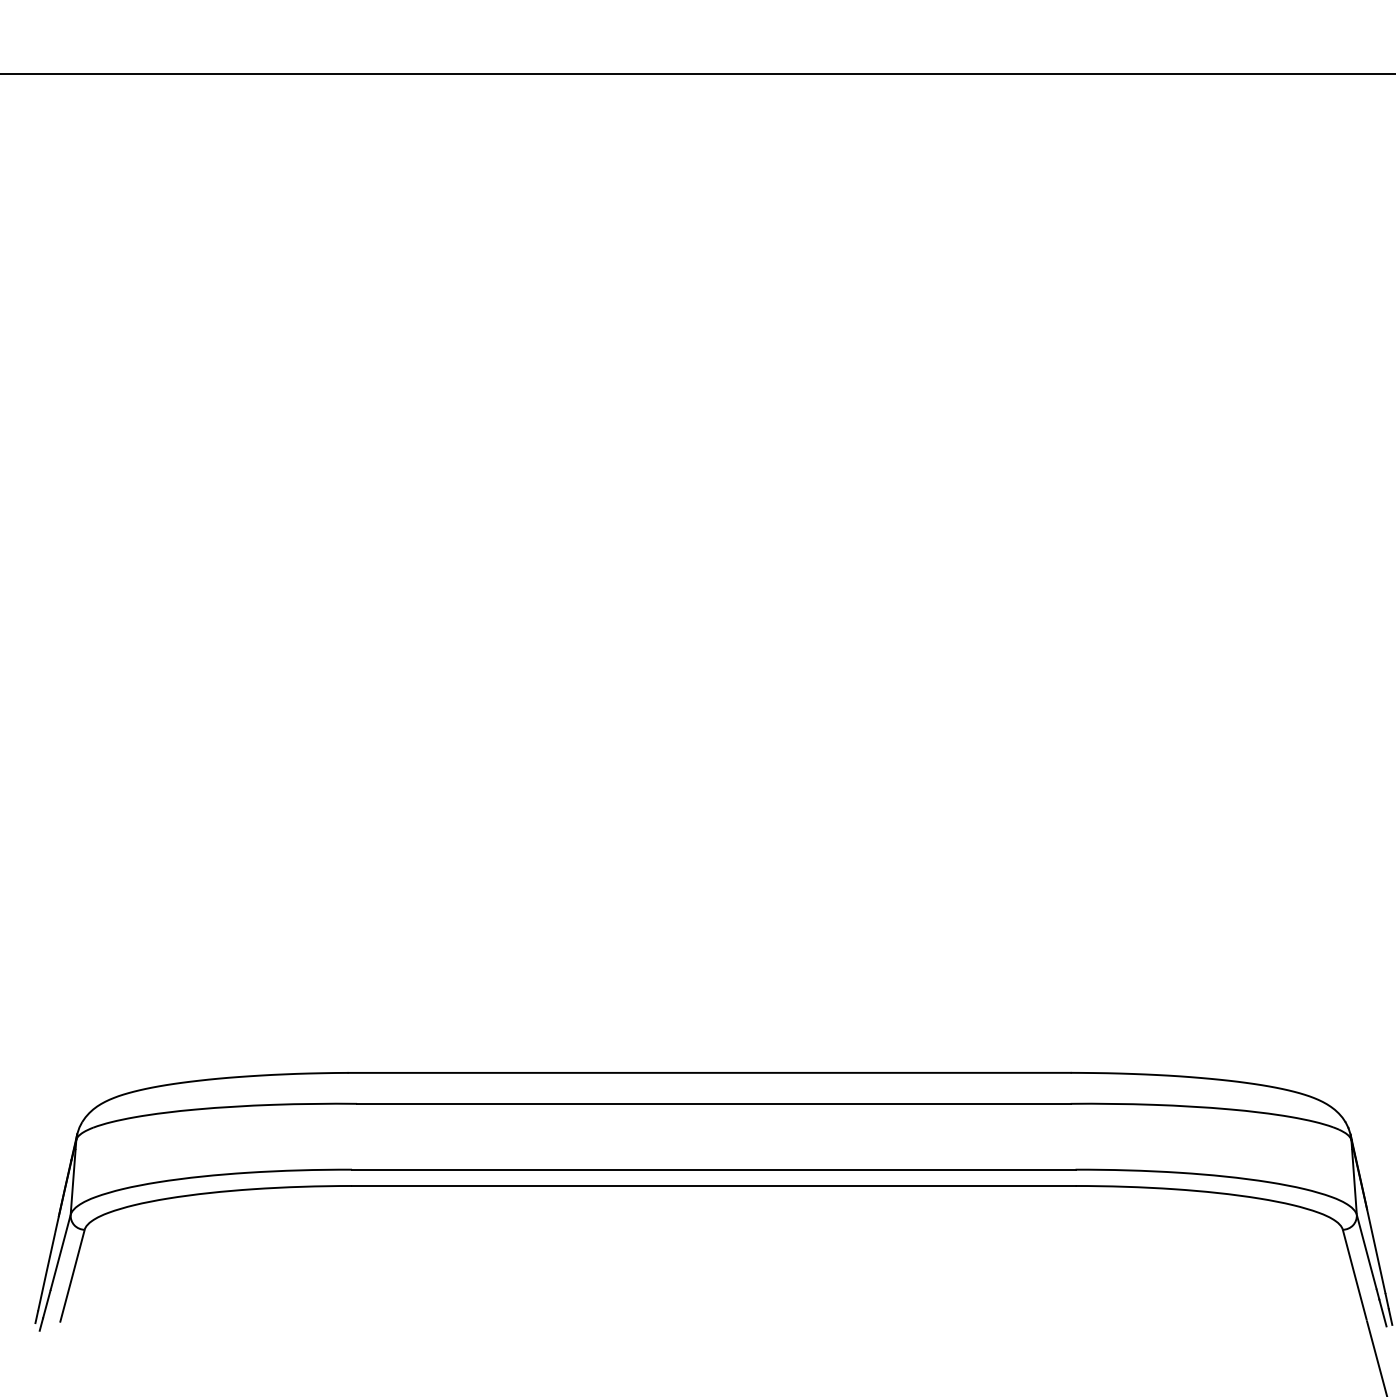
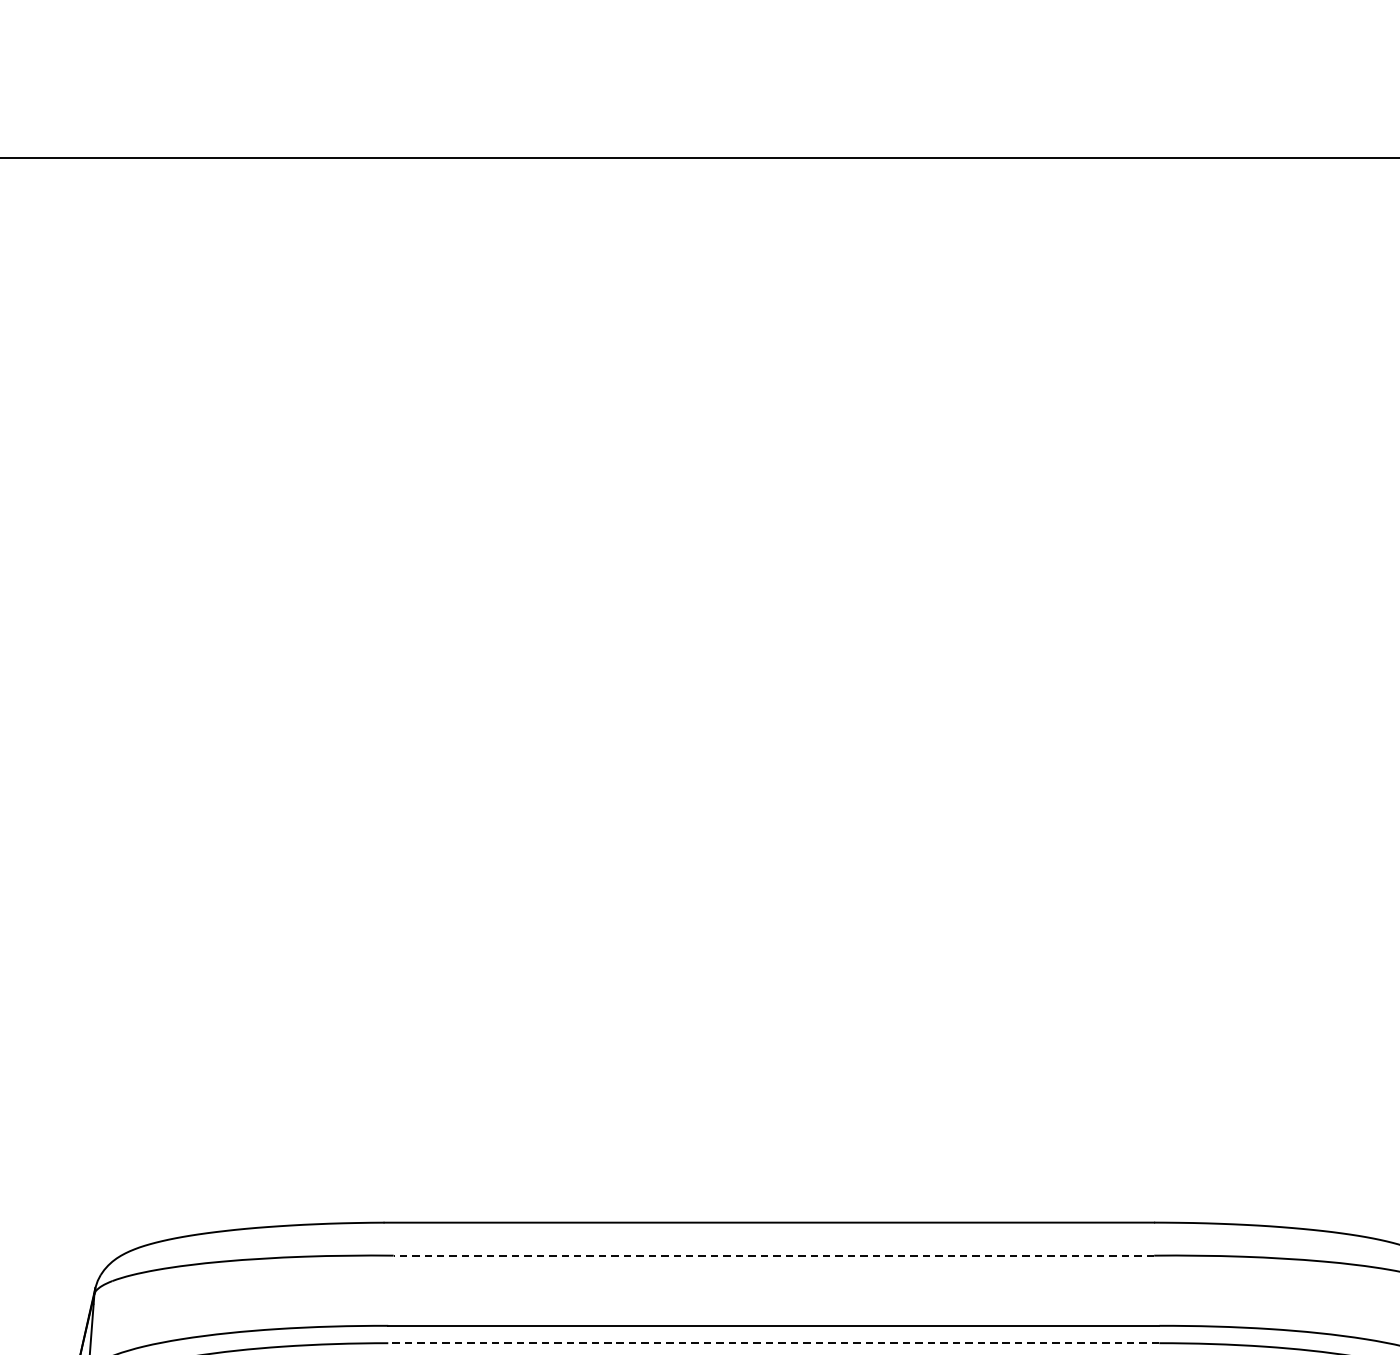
line: (713, 1103) -> (773, 1255), solid -> dashed
line: (713, 1185) -> (773, 1342), solid -> dashed

